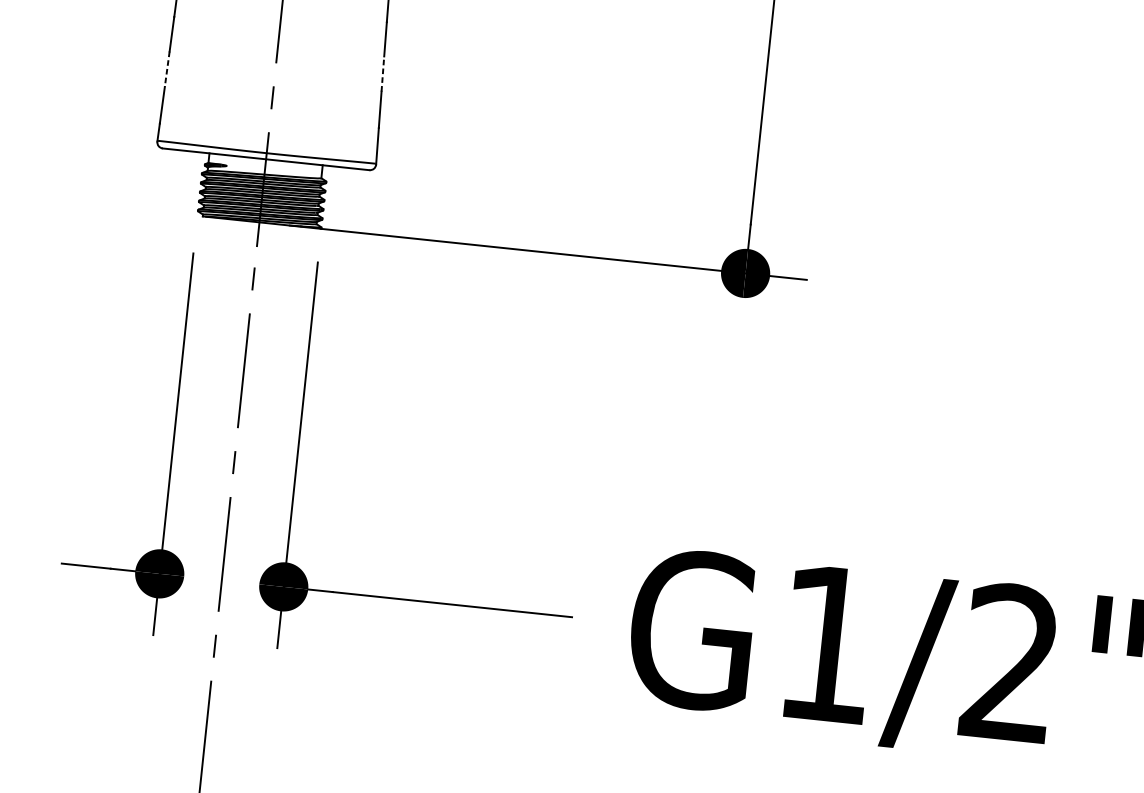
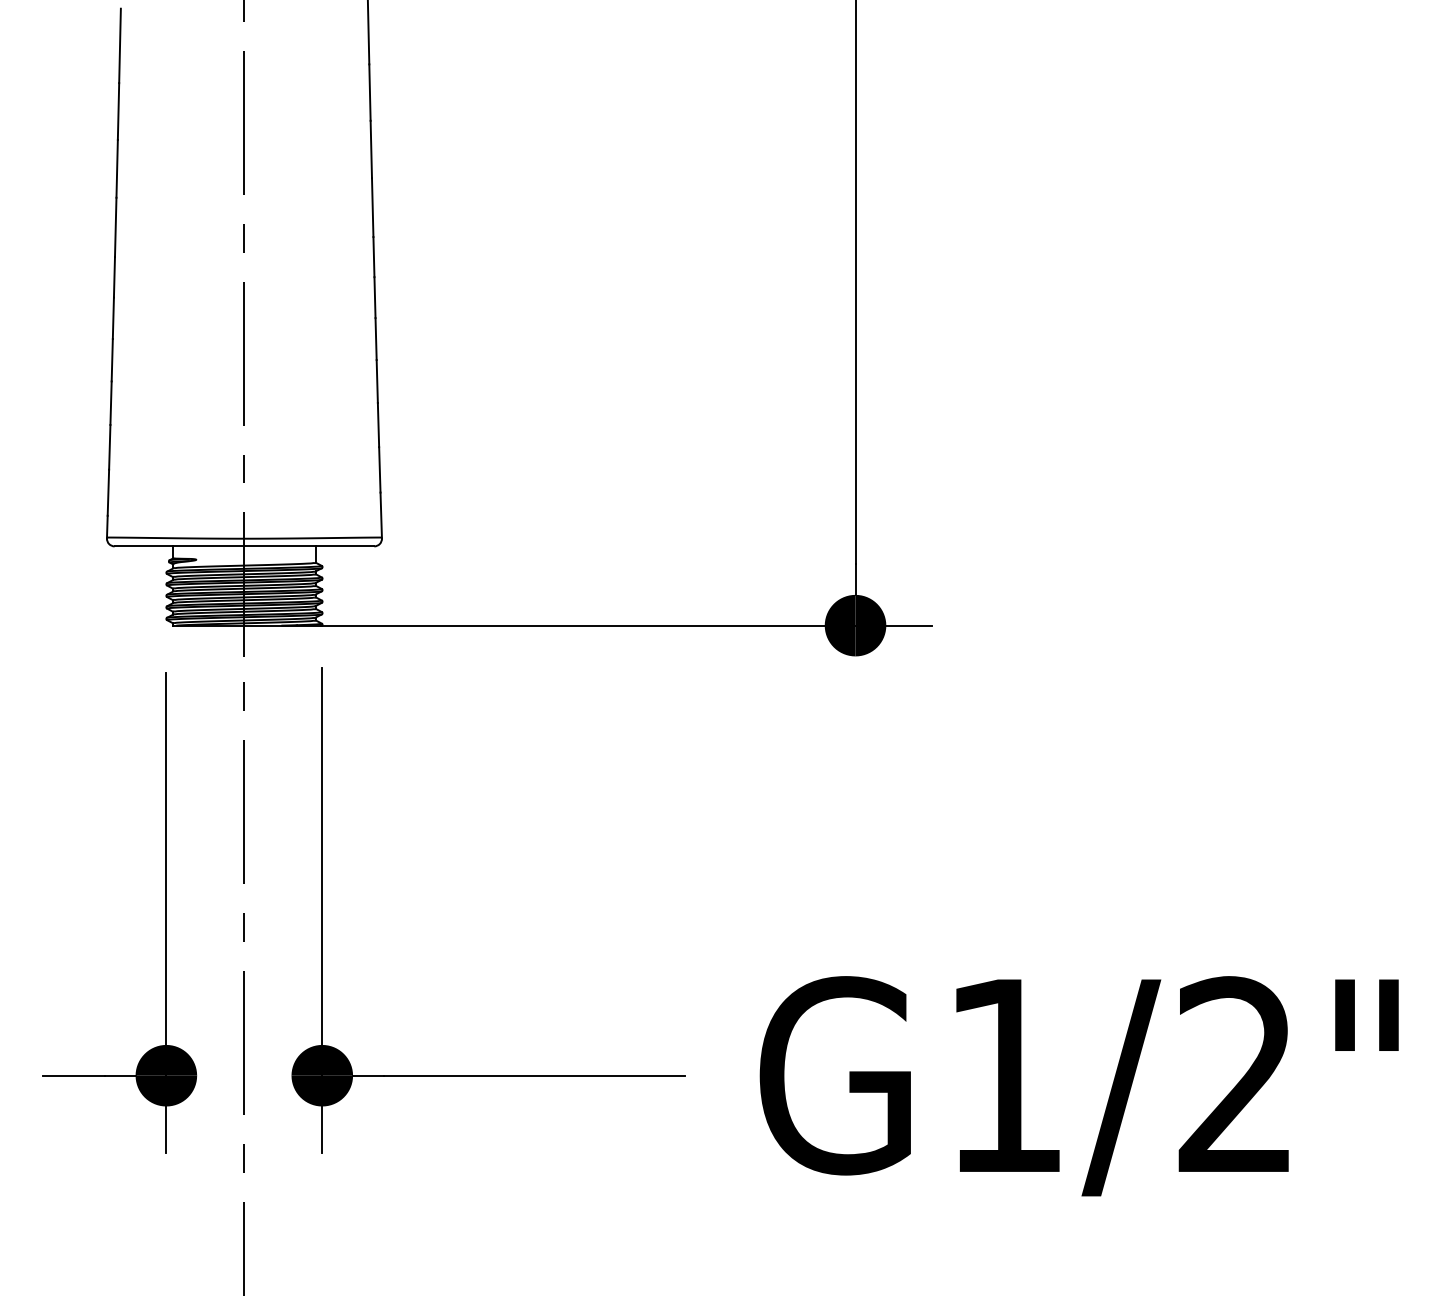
line: (167, 69) -> (109, 447), dashed -> solid
line: (382, 73) -> (378, 424), dashed -> solid

